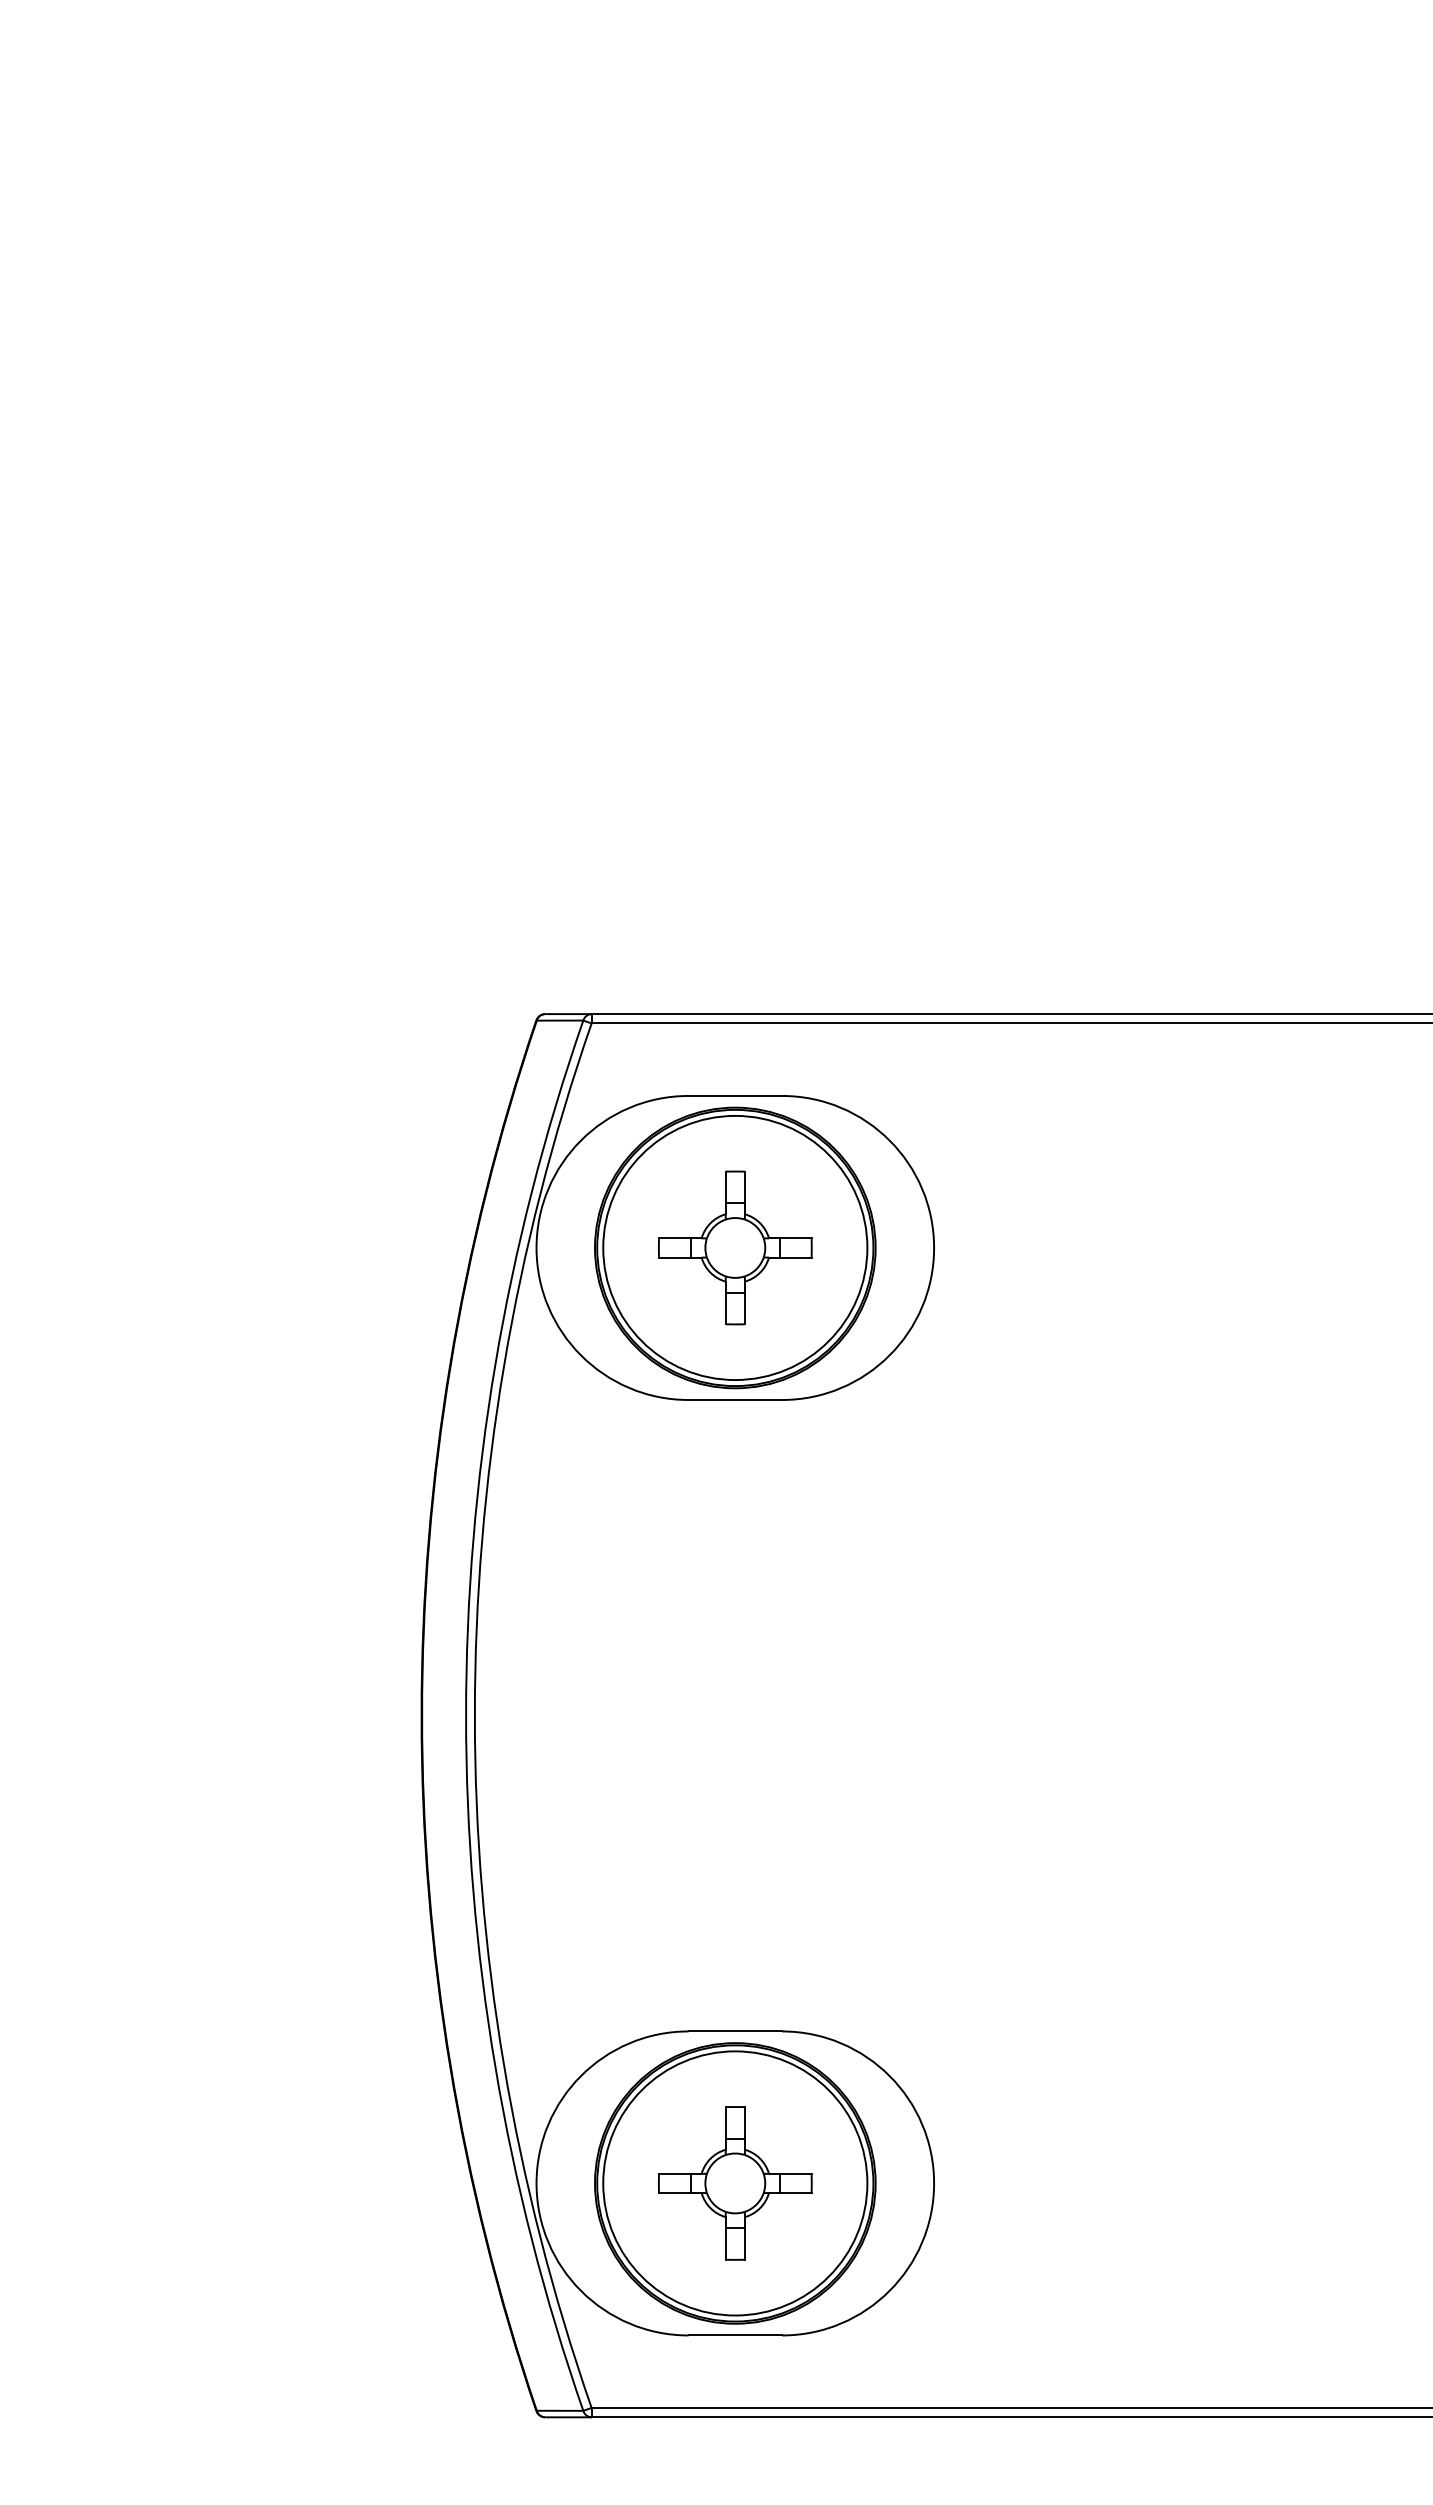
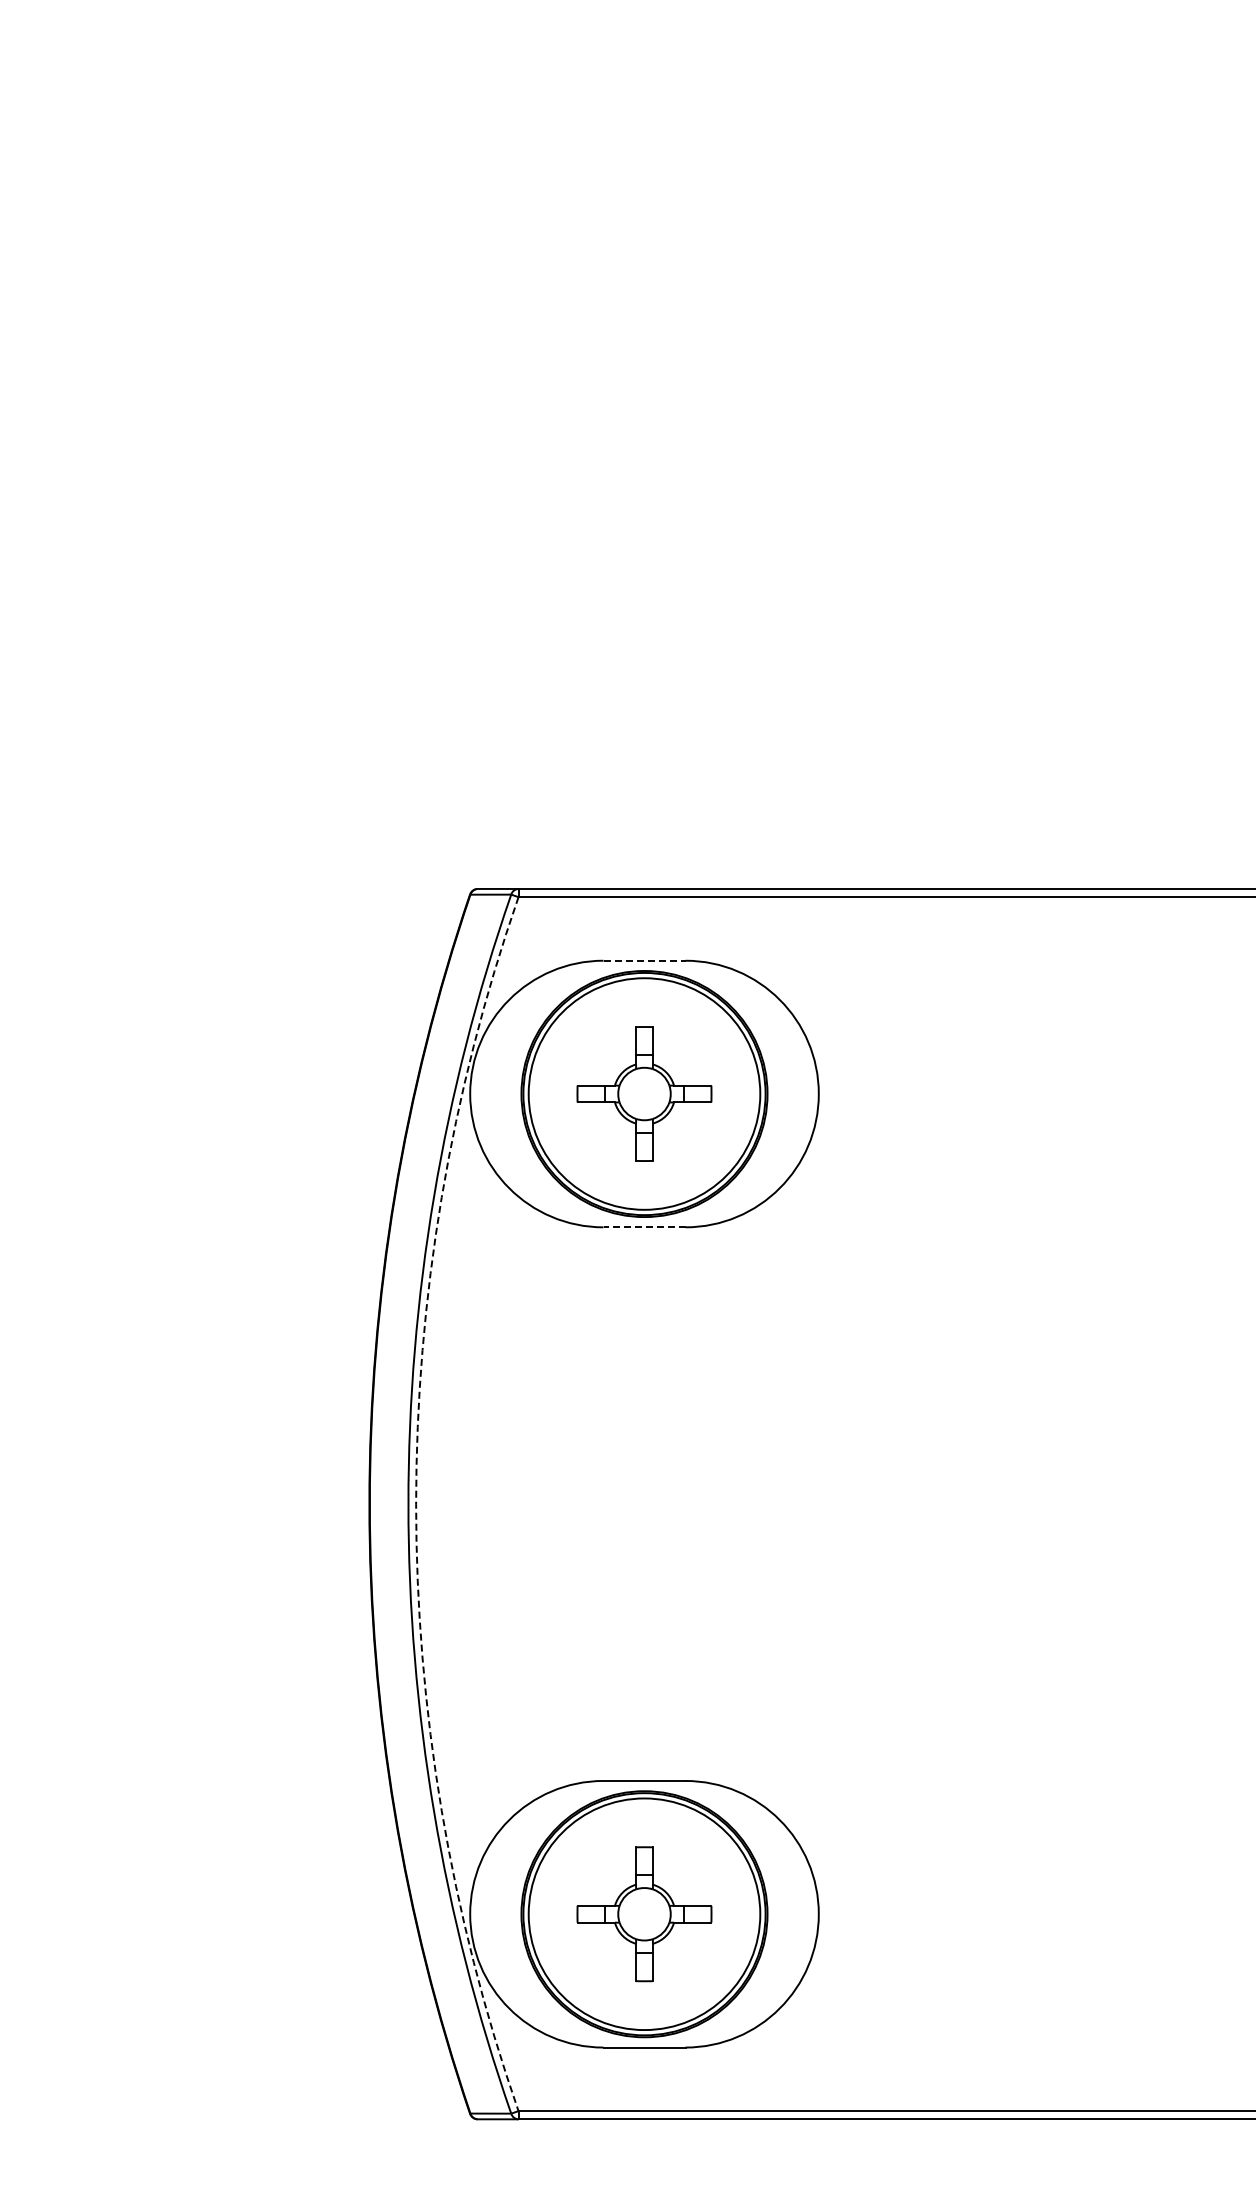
line: (736, 1095) -> (645, 960), solid -> dashed
line: (735, 1400) -> (644, 1227), solid -> dashed
arc: (475, 1716) -> (416, 1504), solid -> dashed

